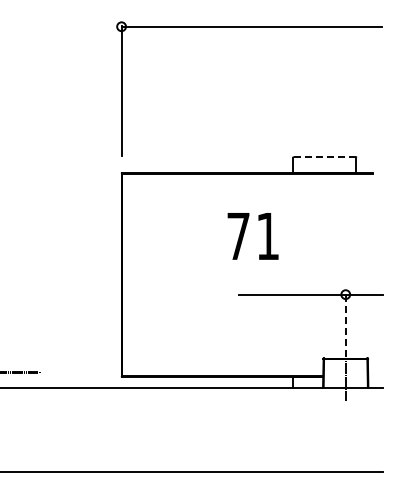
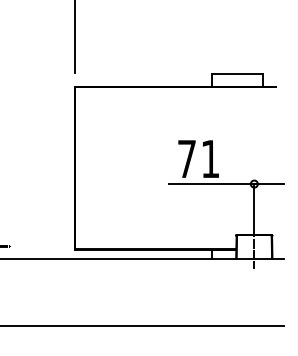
line: (325, 157) -> (238, 74), dashed -> solid
text: (252, 236) -> (198, 159), moved
line: (345, 325) -> (254, 208), dashed -> solid

